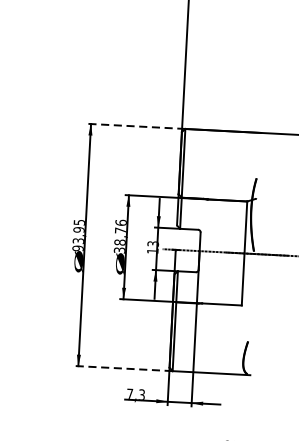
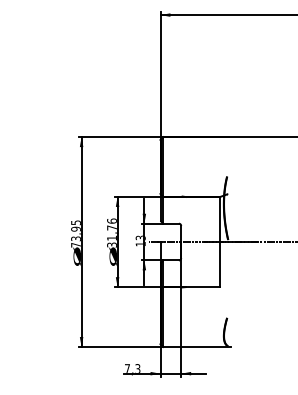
line: (135, 126) -> (120, 137), dashed -> solid
text: (119, 241) -> (111, 237), 38,76 -> 31,76
text: (77, 247) -> (75, 244), 93,95 -> 73,95
line: (123, 368) -> (120, 346), dashed -> solid

